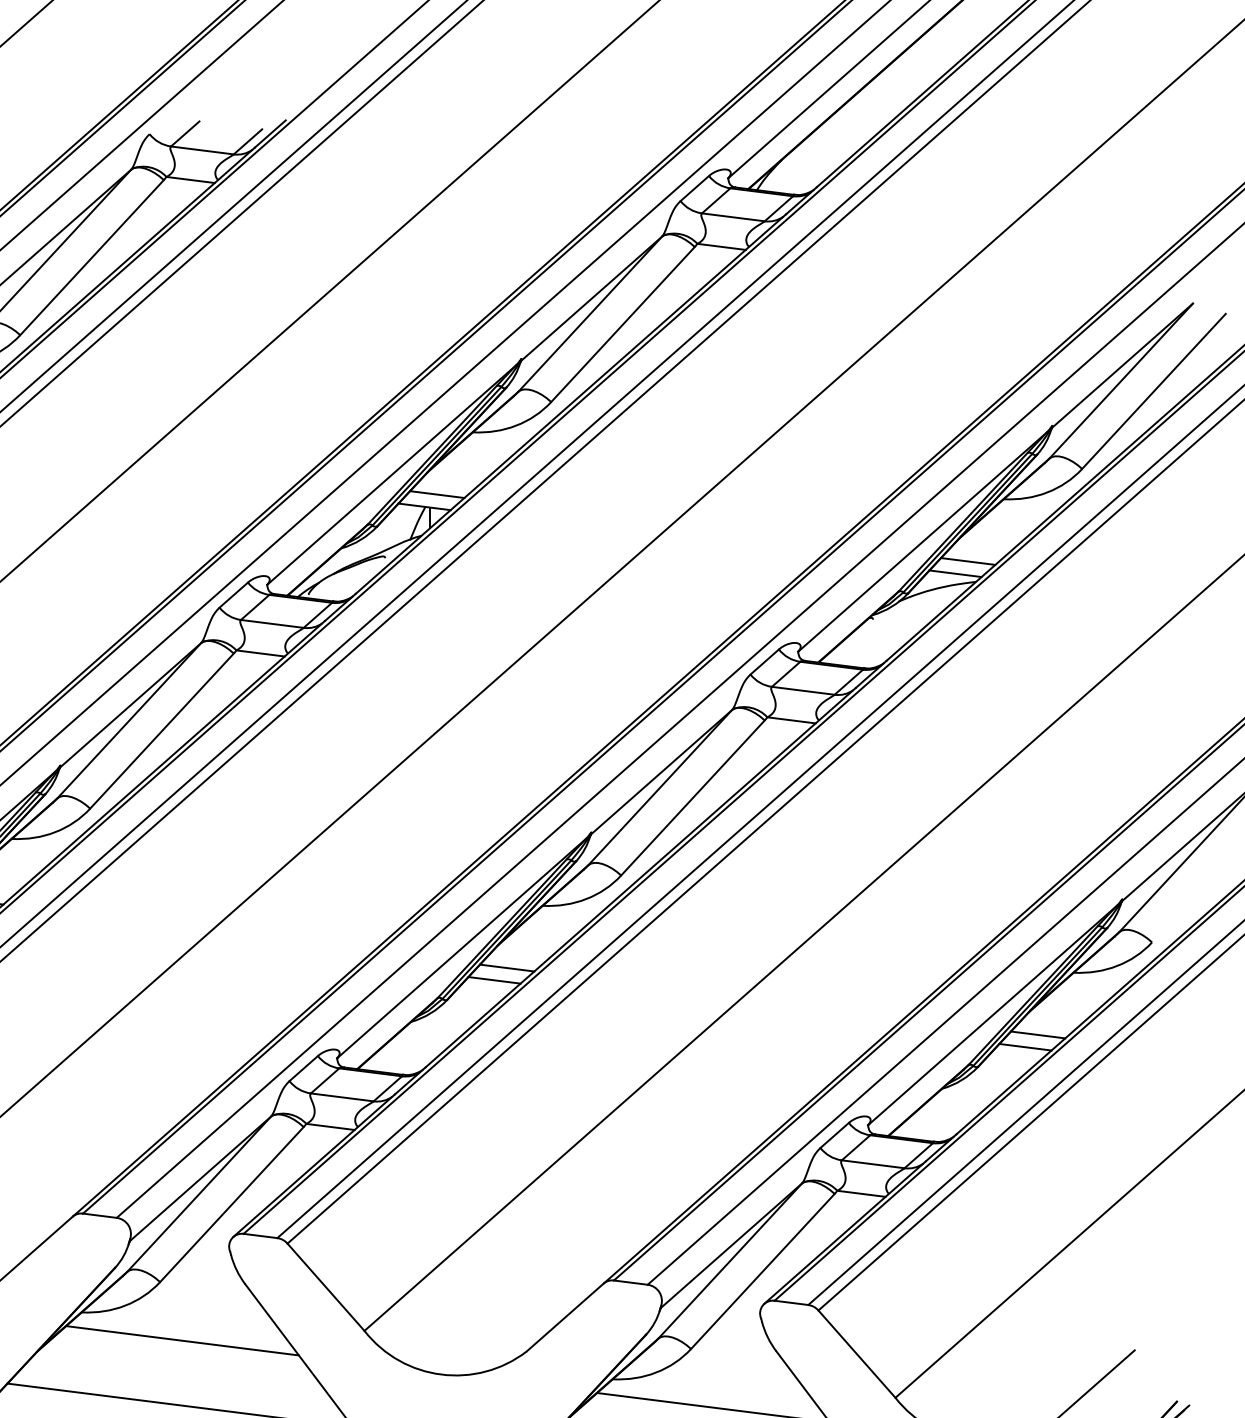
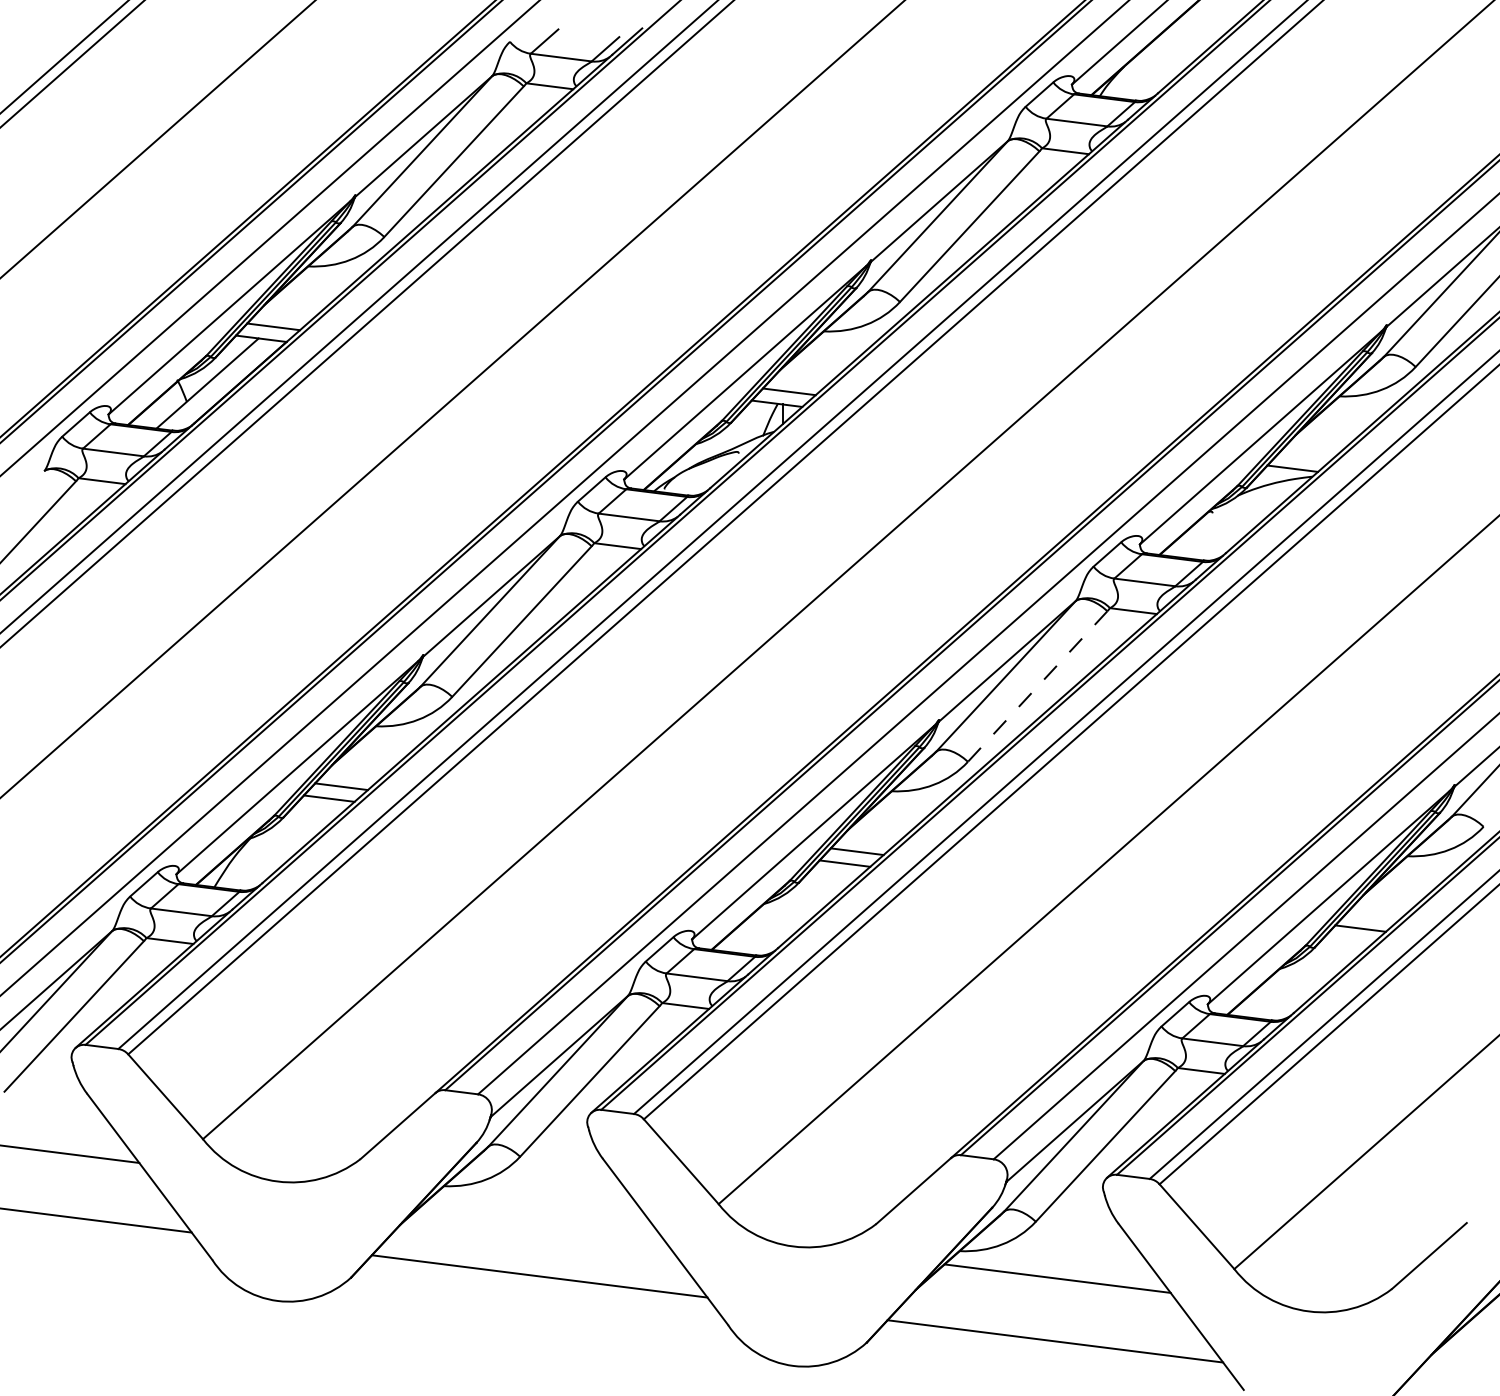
line: (967, 561) -> (1304, 456), removed
line: (692, 797) -> (1037, 686), solid -> dashed
line: (1037, 1034) -> (1372, 916), removed
line: (182, 1340) -> (541, 1213), removed

